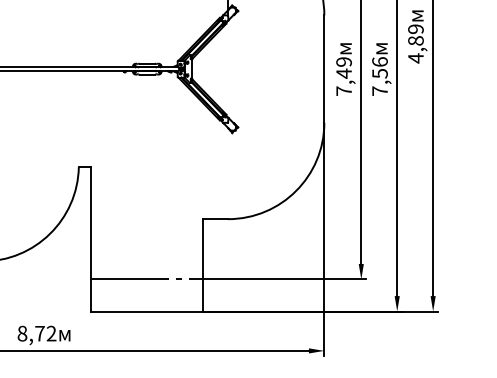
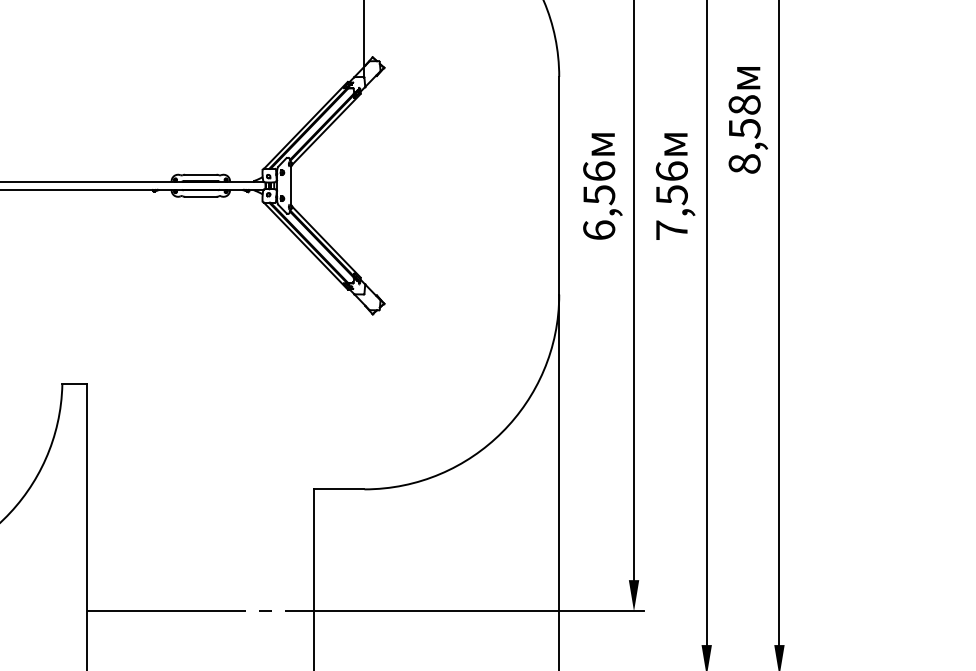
text: (415, 43) -> (743, 133), 4,89 -> 8,58
text: (343, 76) -> (597, 200), 7,49 -> 6,56

